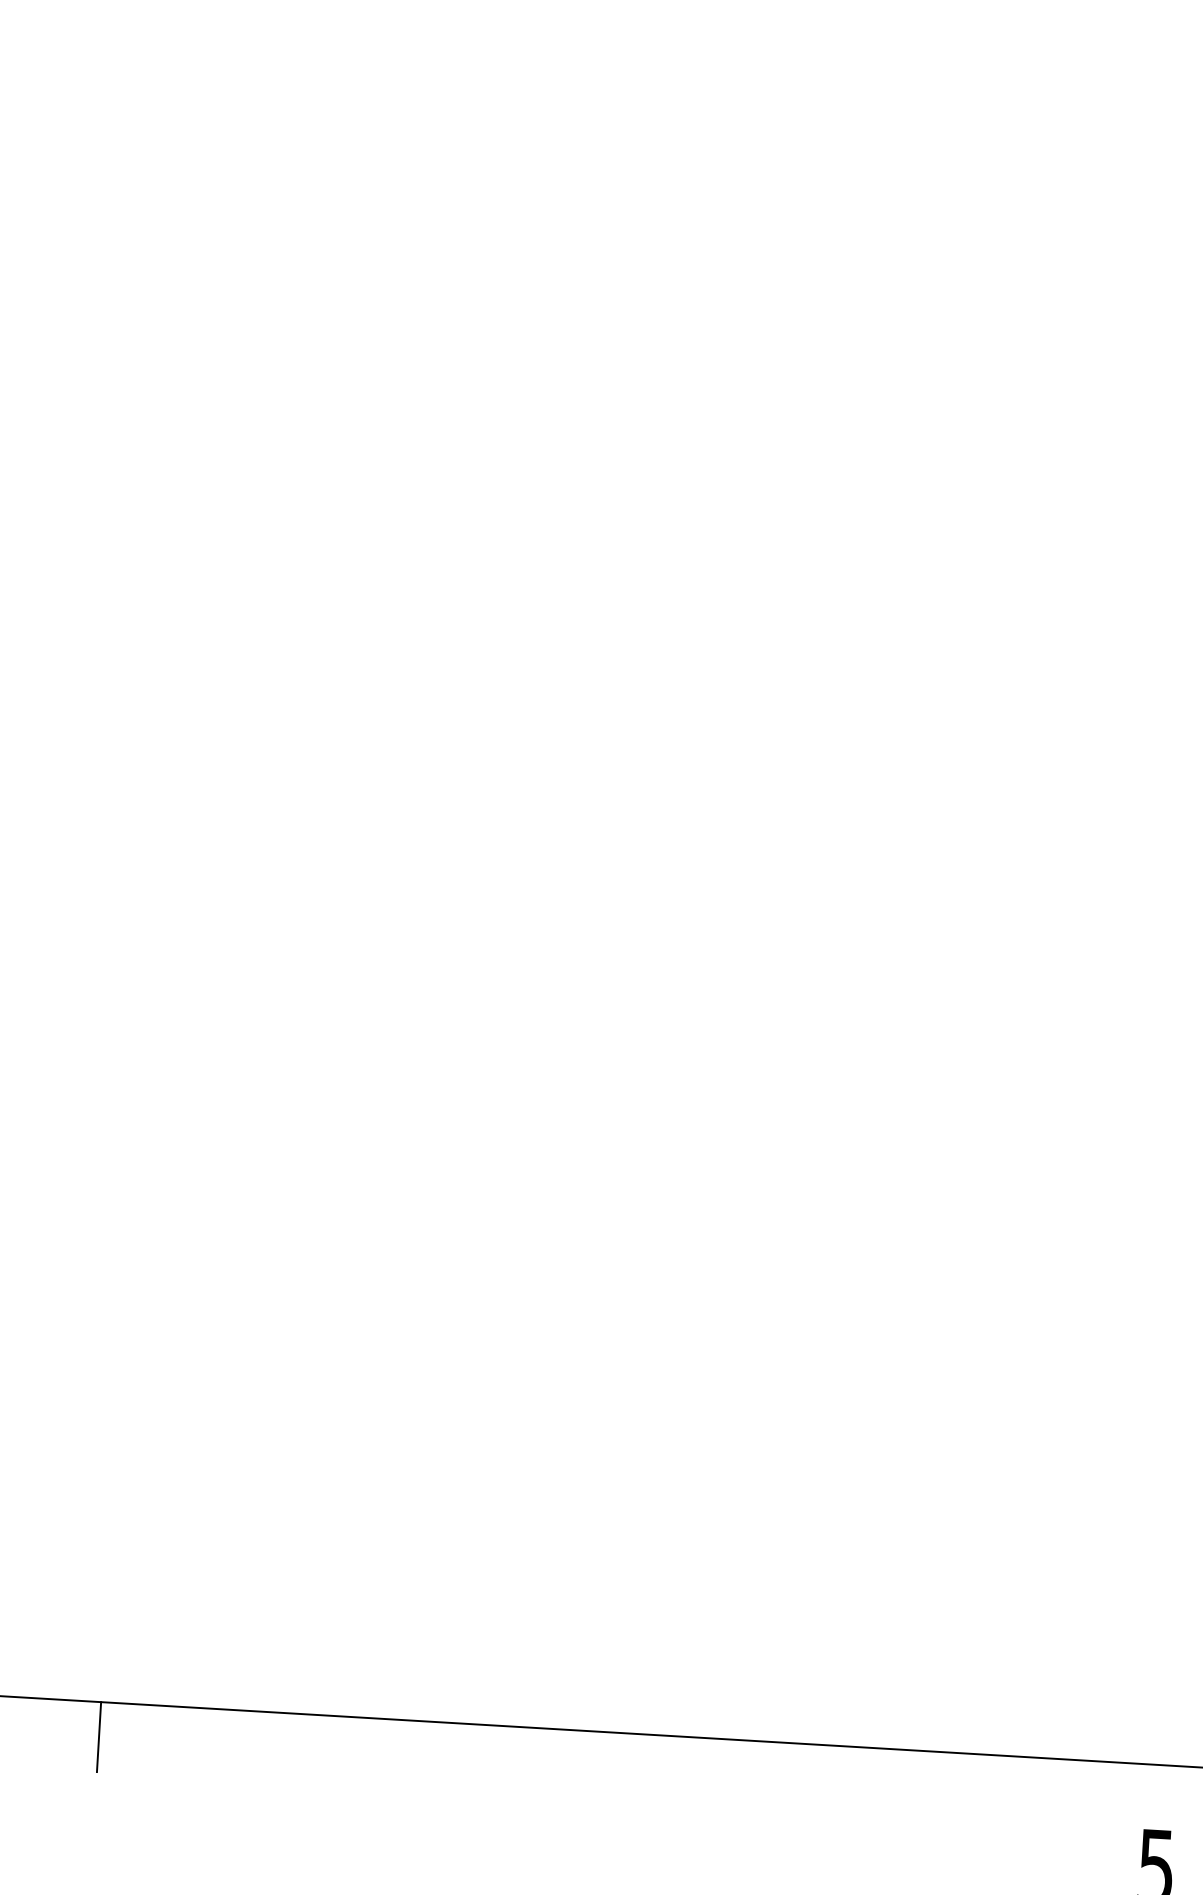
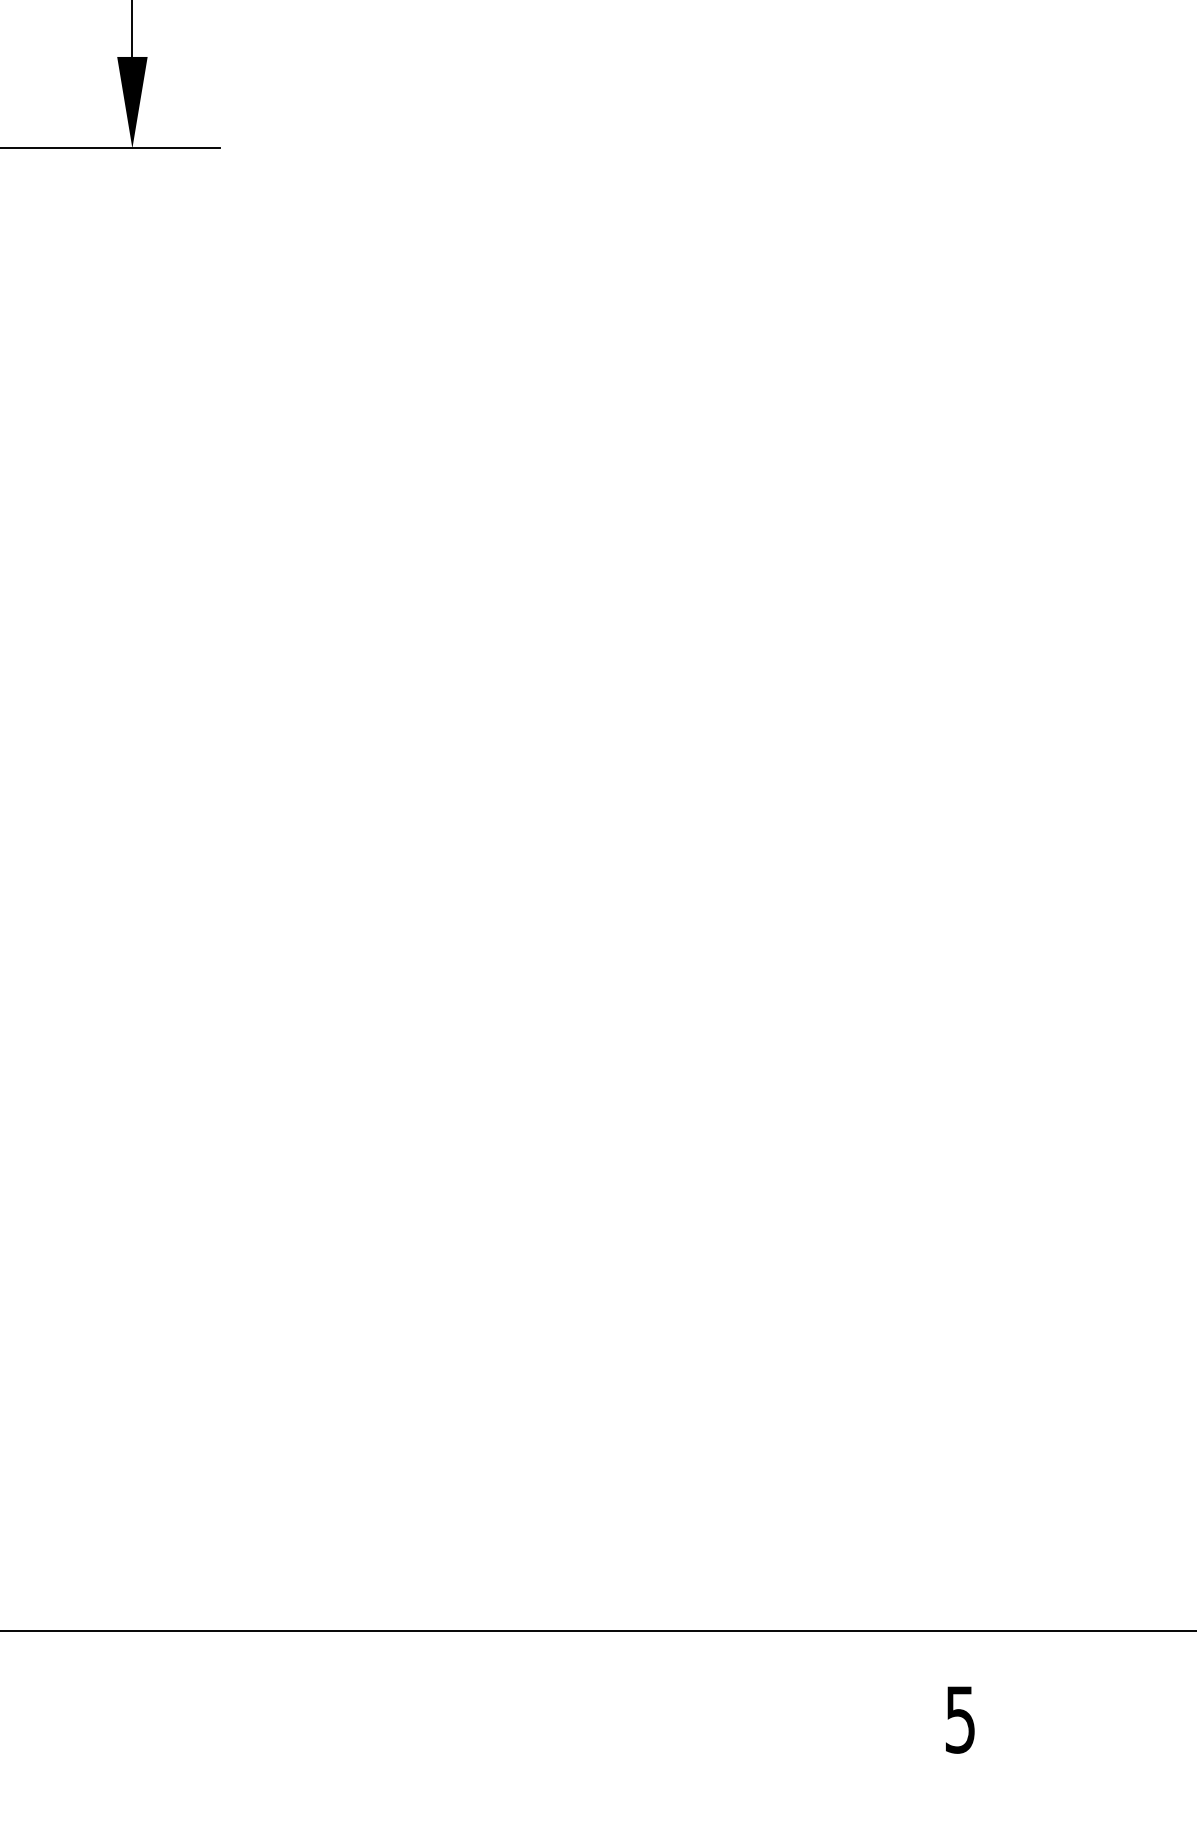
line: (98, 1737) -> (54, 1661), removed

